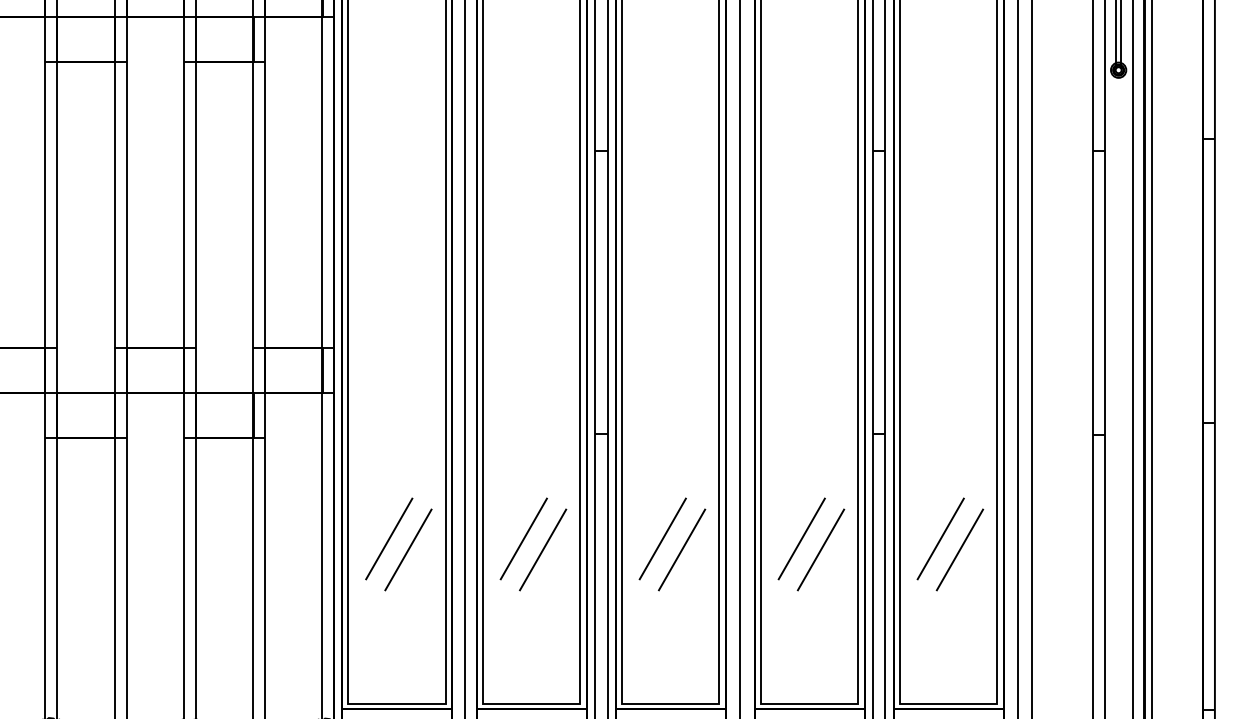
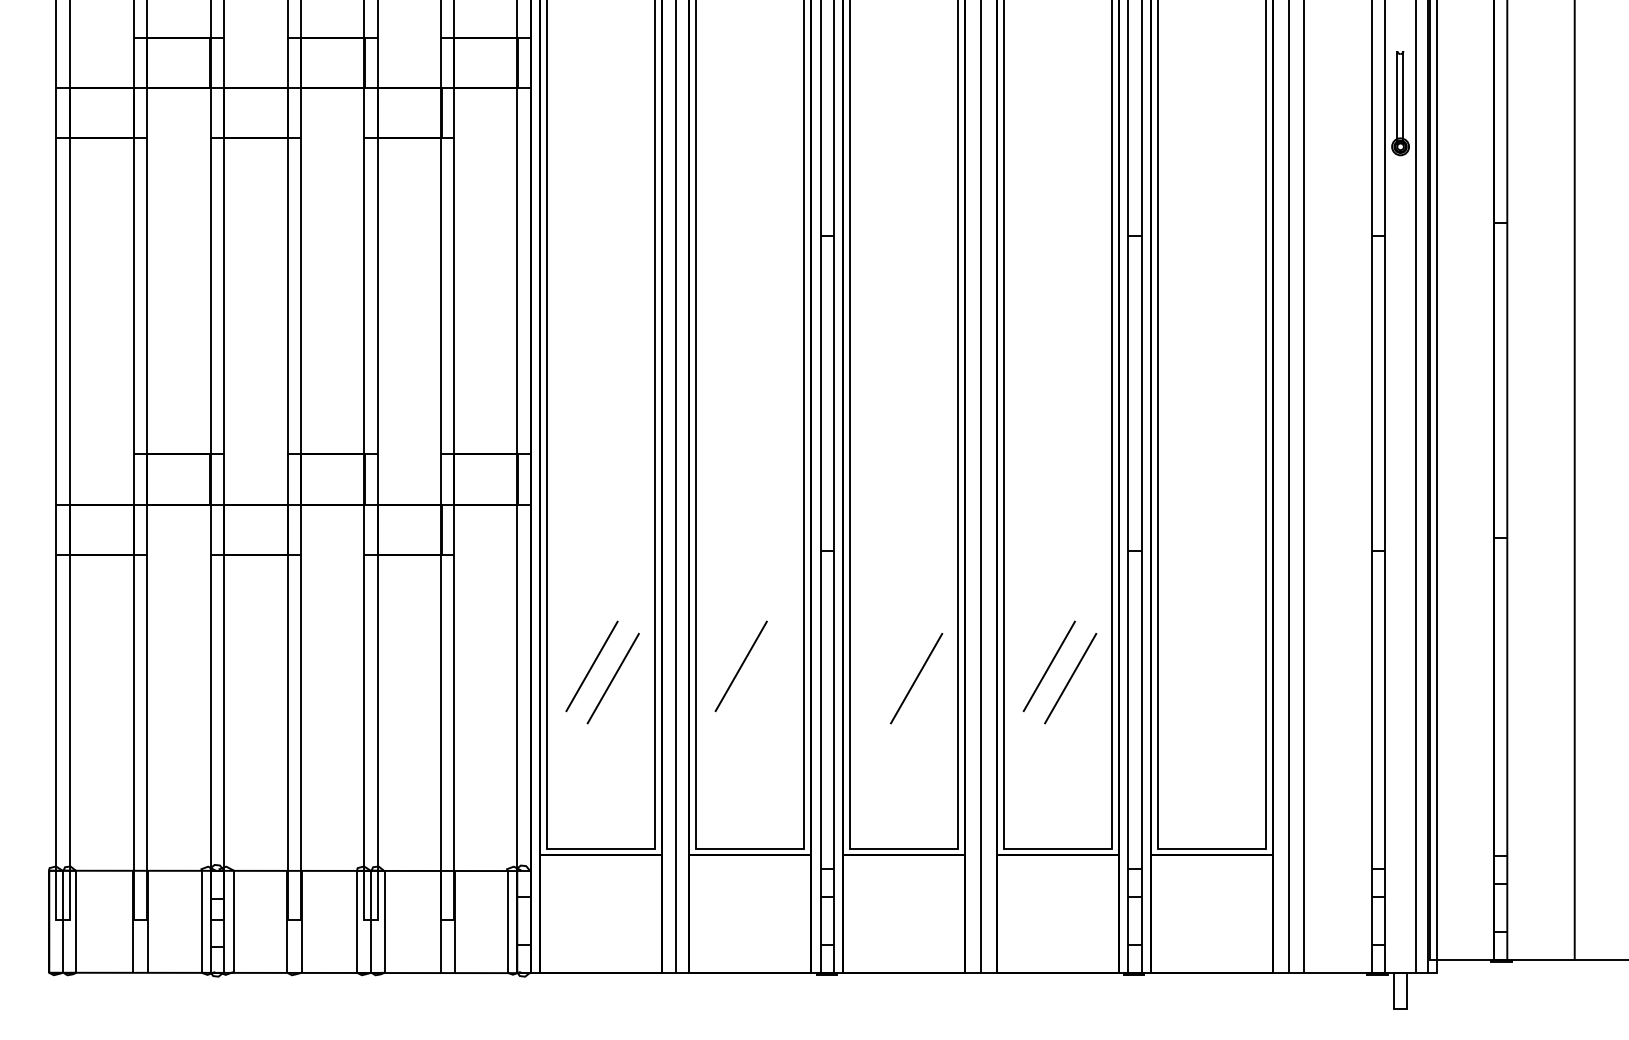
line: (662, 539) -> (894, 666), removed
line: (939, 539) -> (1202, 666), removed
line: (543, 549) -> (762, 678), removed
line: (959, 549) -> (1224, 678), removed

